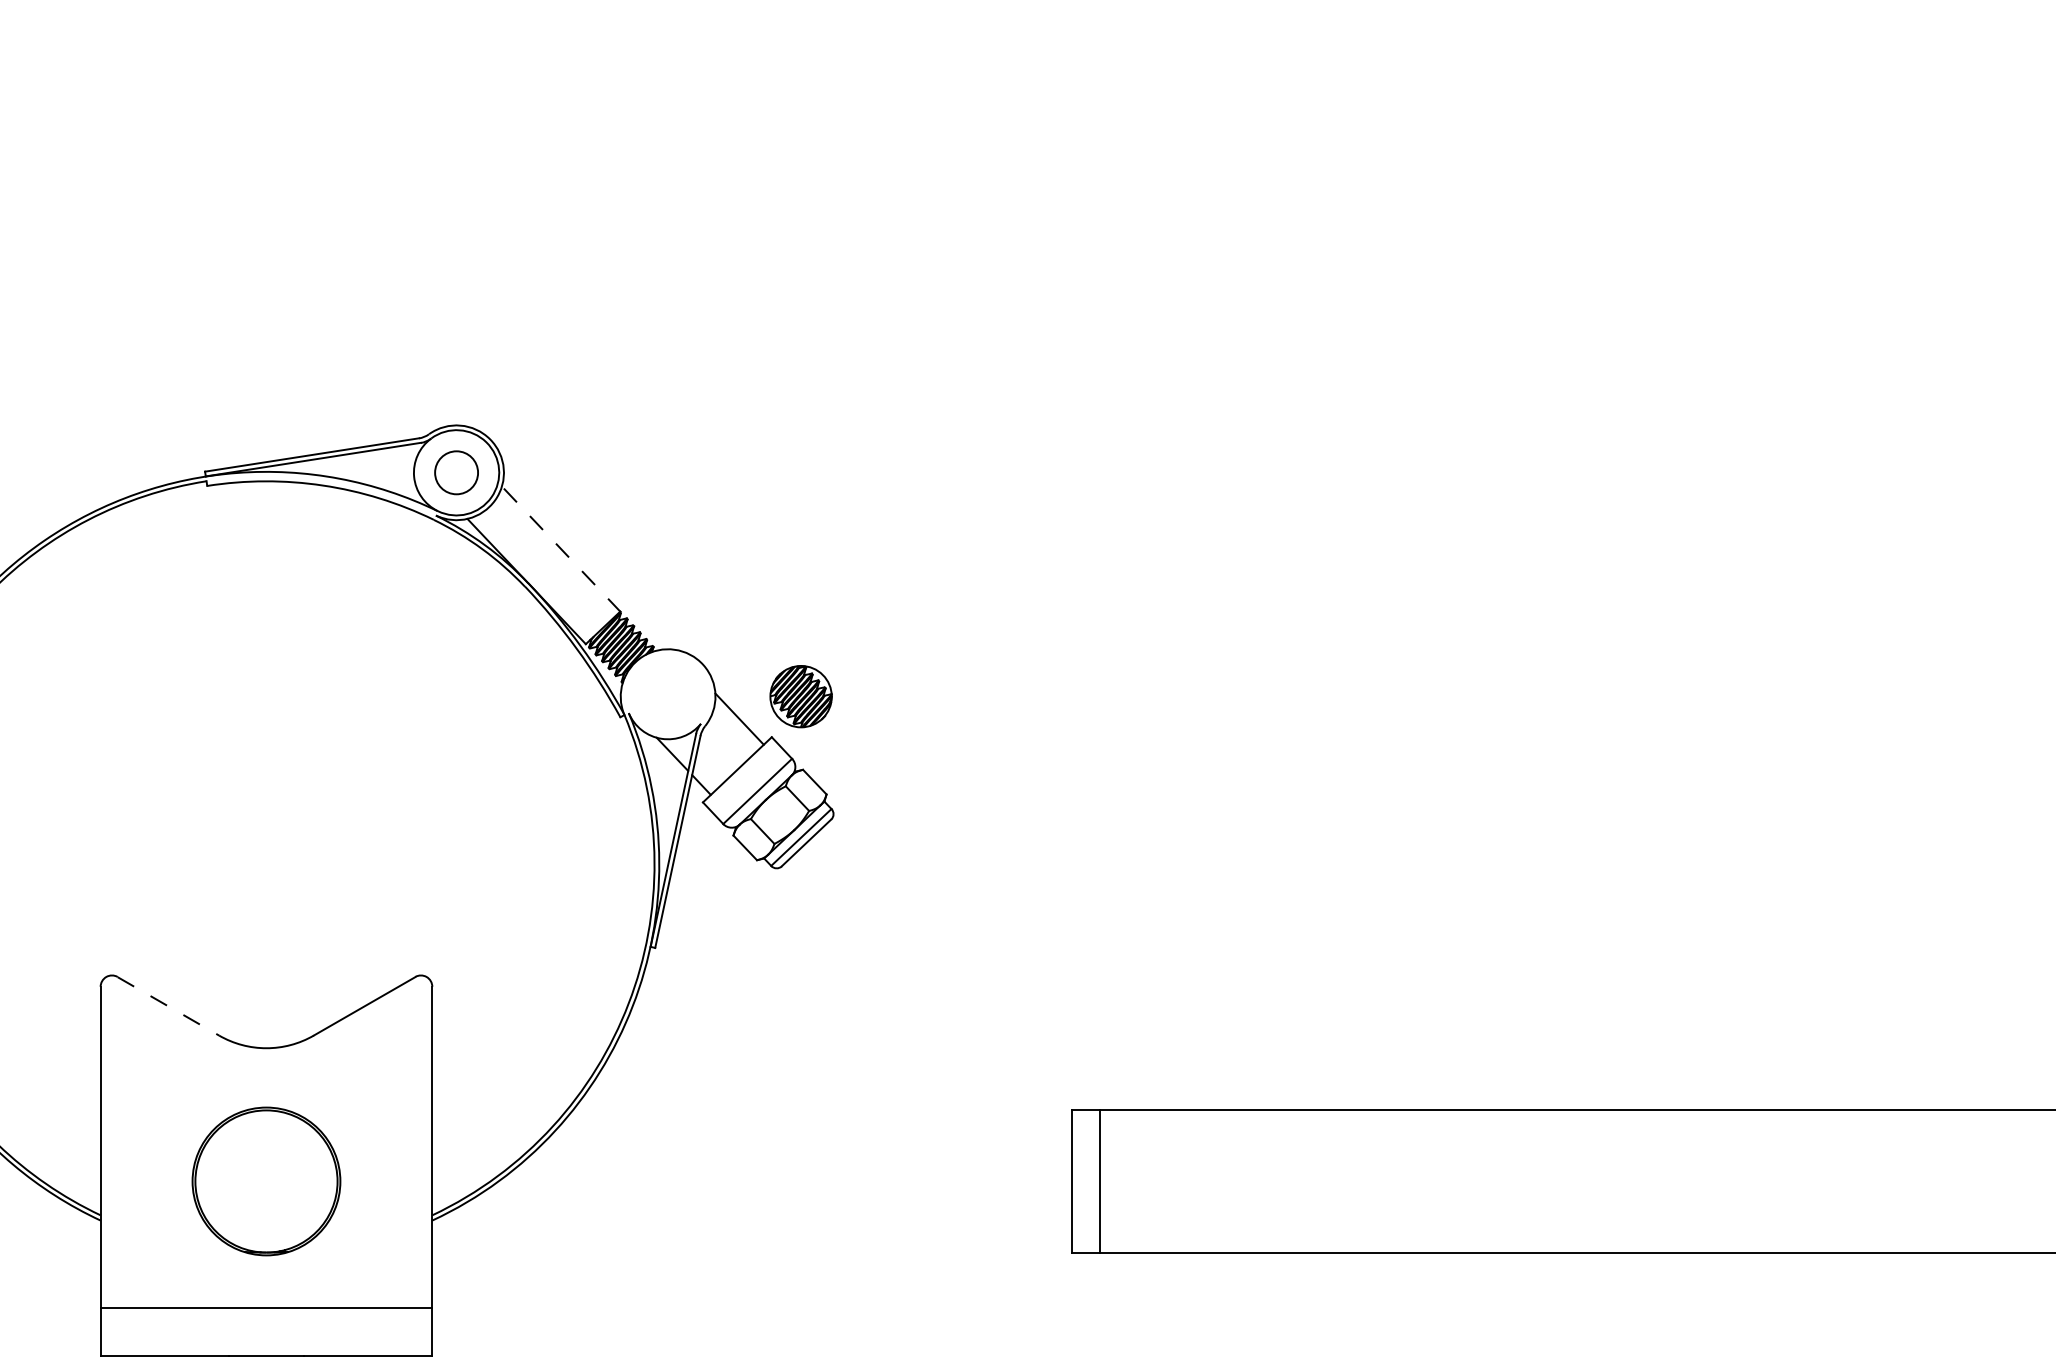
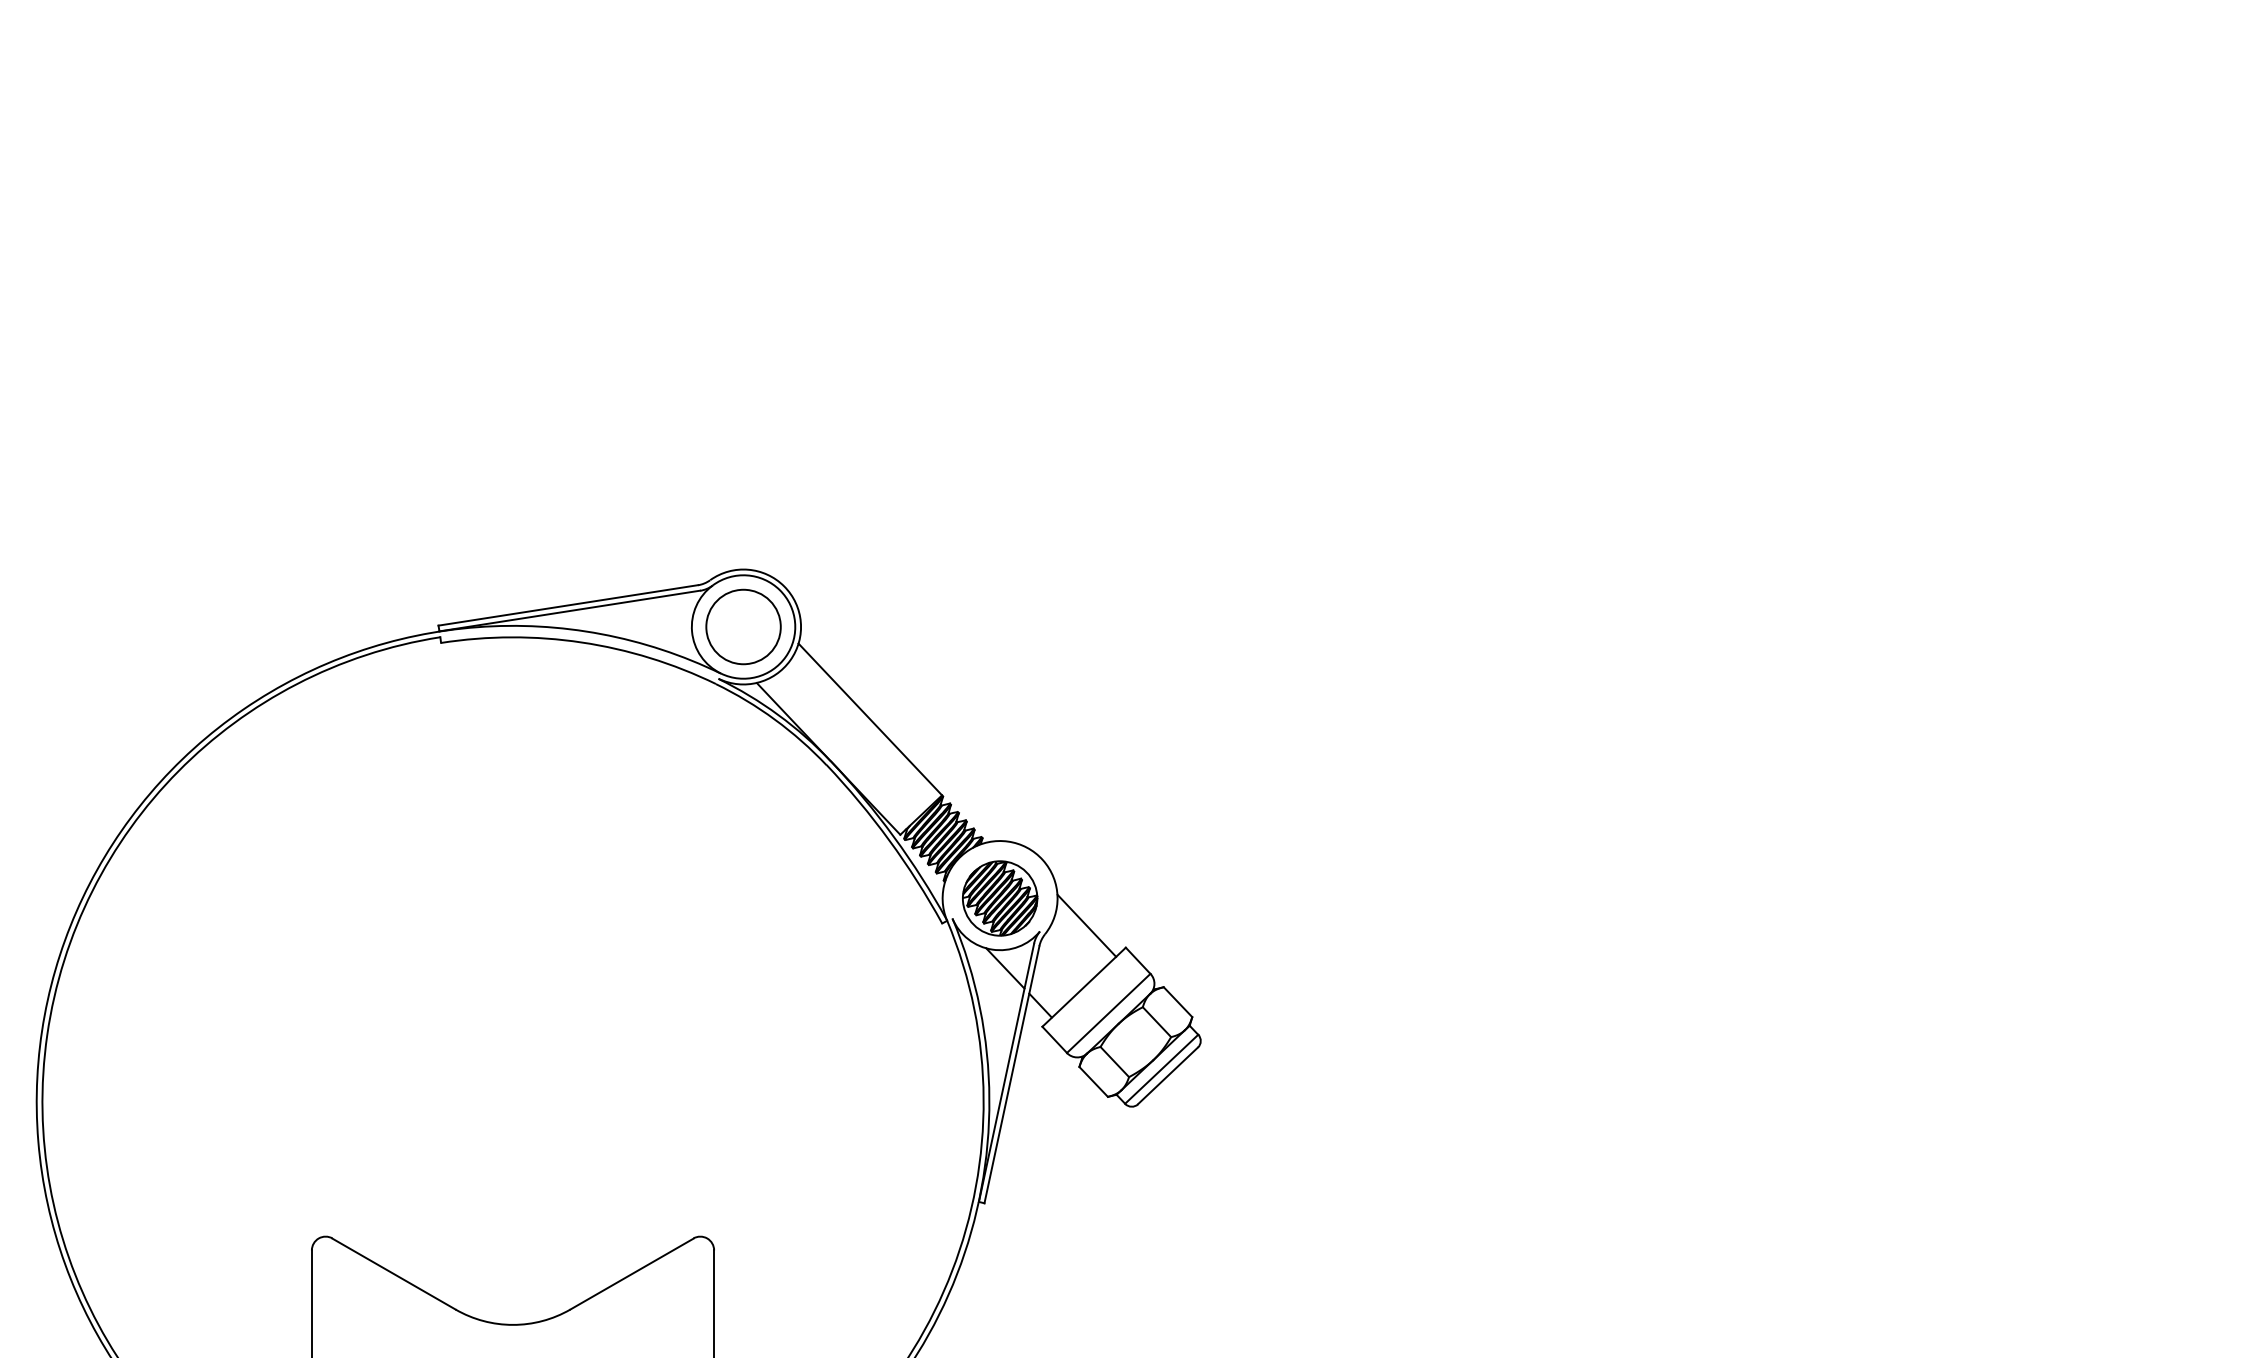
circle: (456, 472) -> (743, 626), size x1.43
line: (561, 549) -> (870, 720), dashed -> solid
part: (800, 696) -> (999, 898), moved
line: (168, 1006) -> (394, 1274), dashed -> solid

